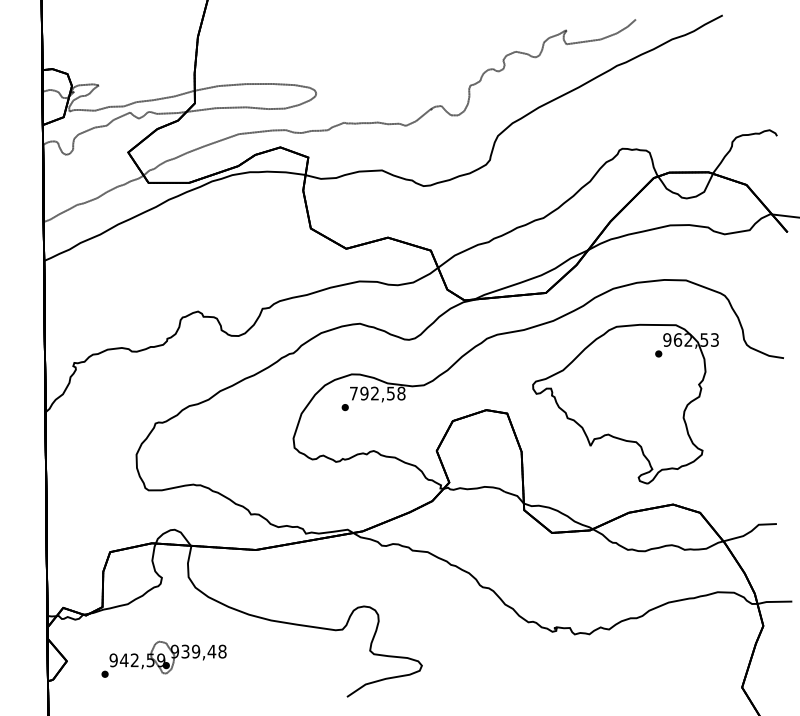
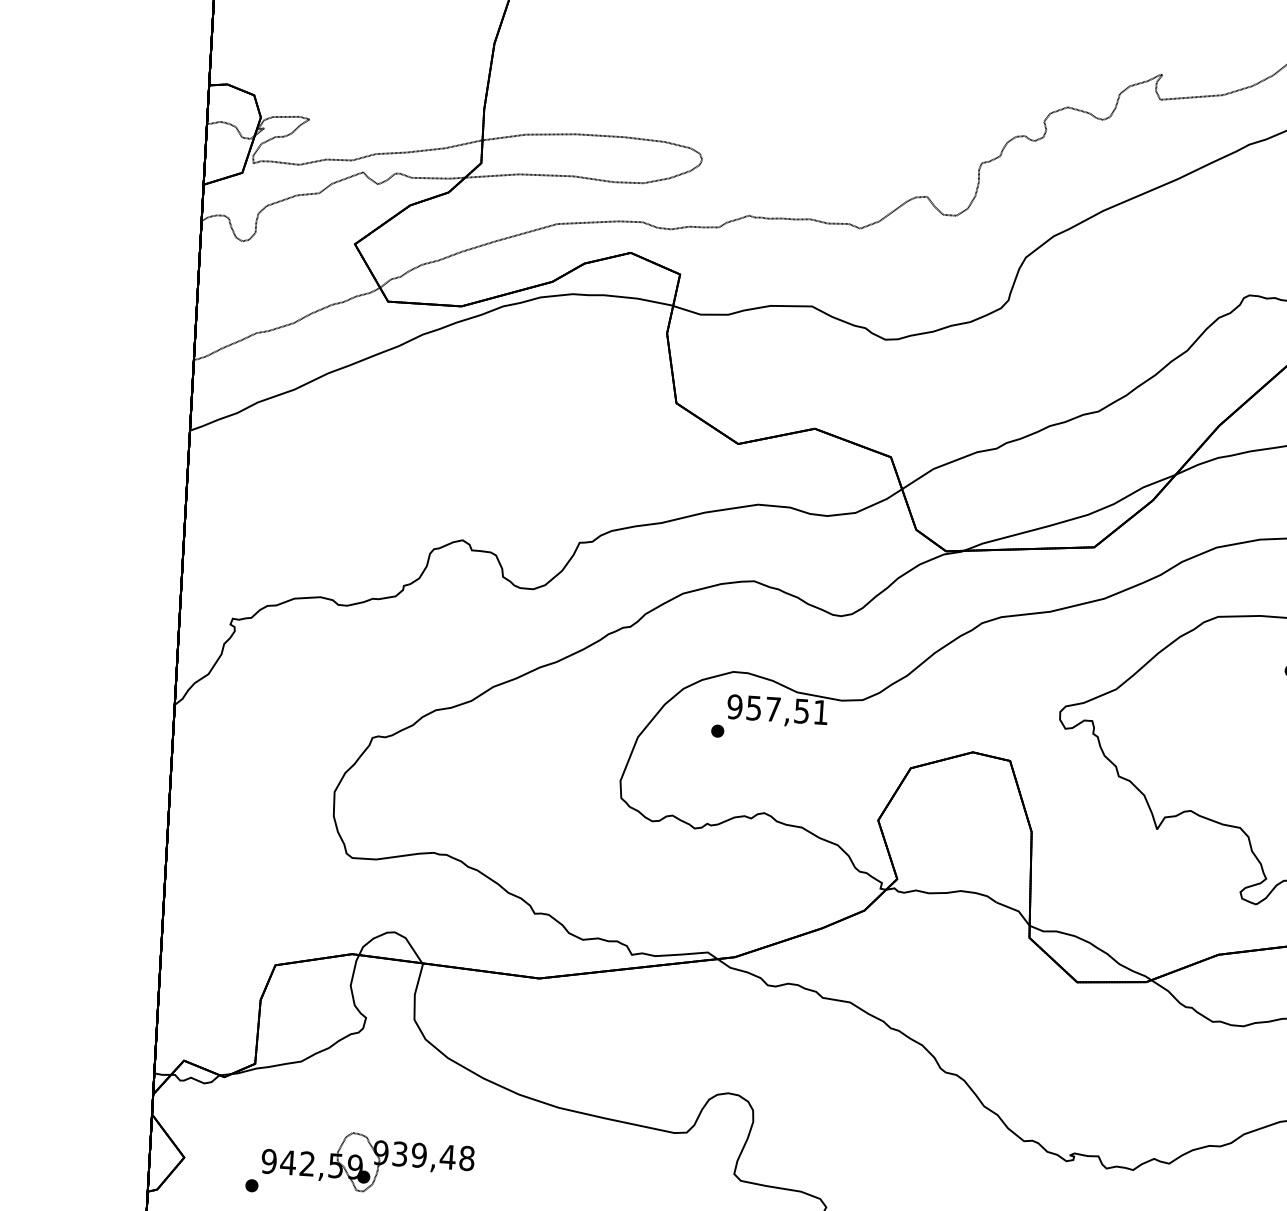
text: (377, 393) -> (777, 709), 792,58 -> 957,51

